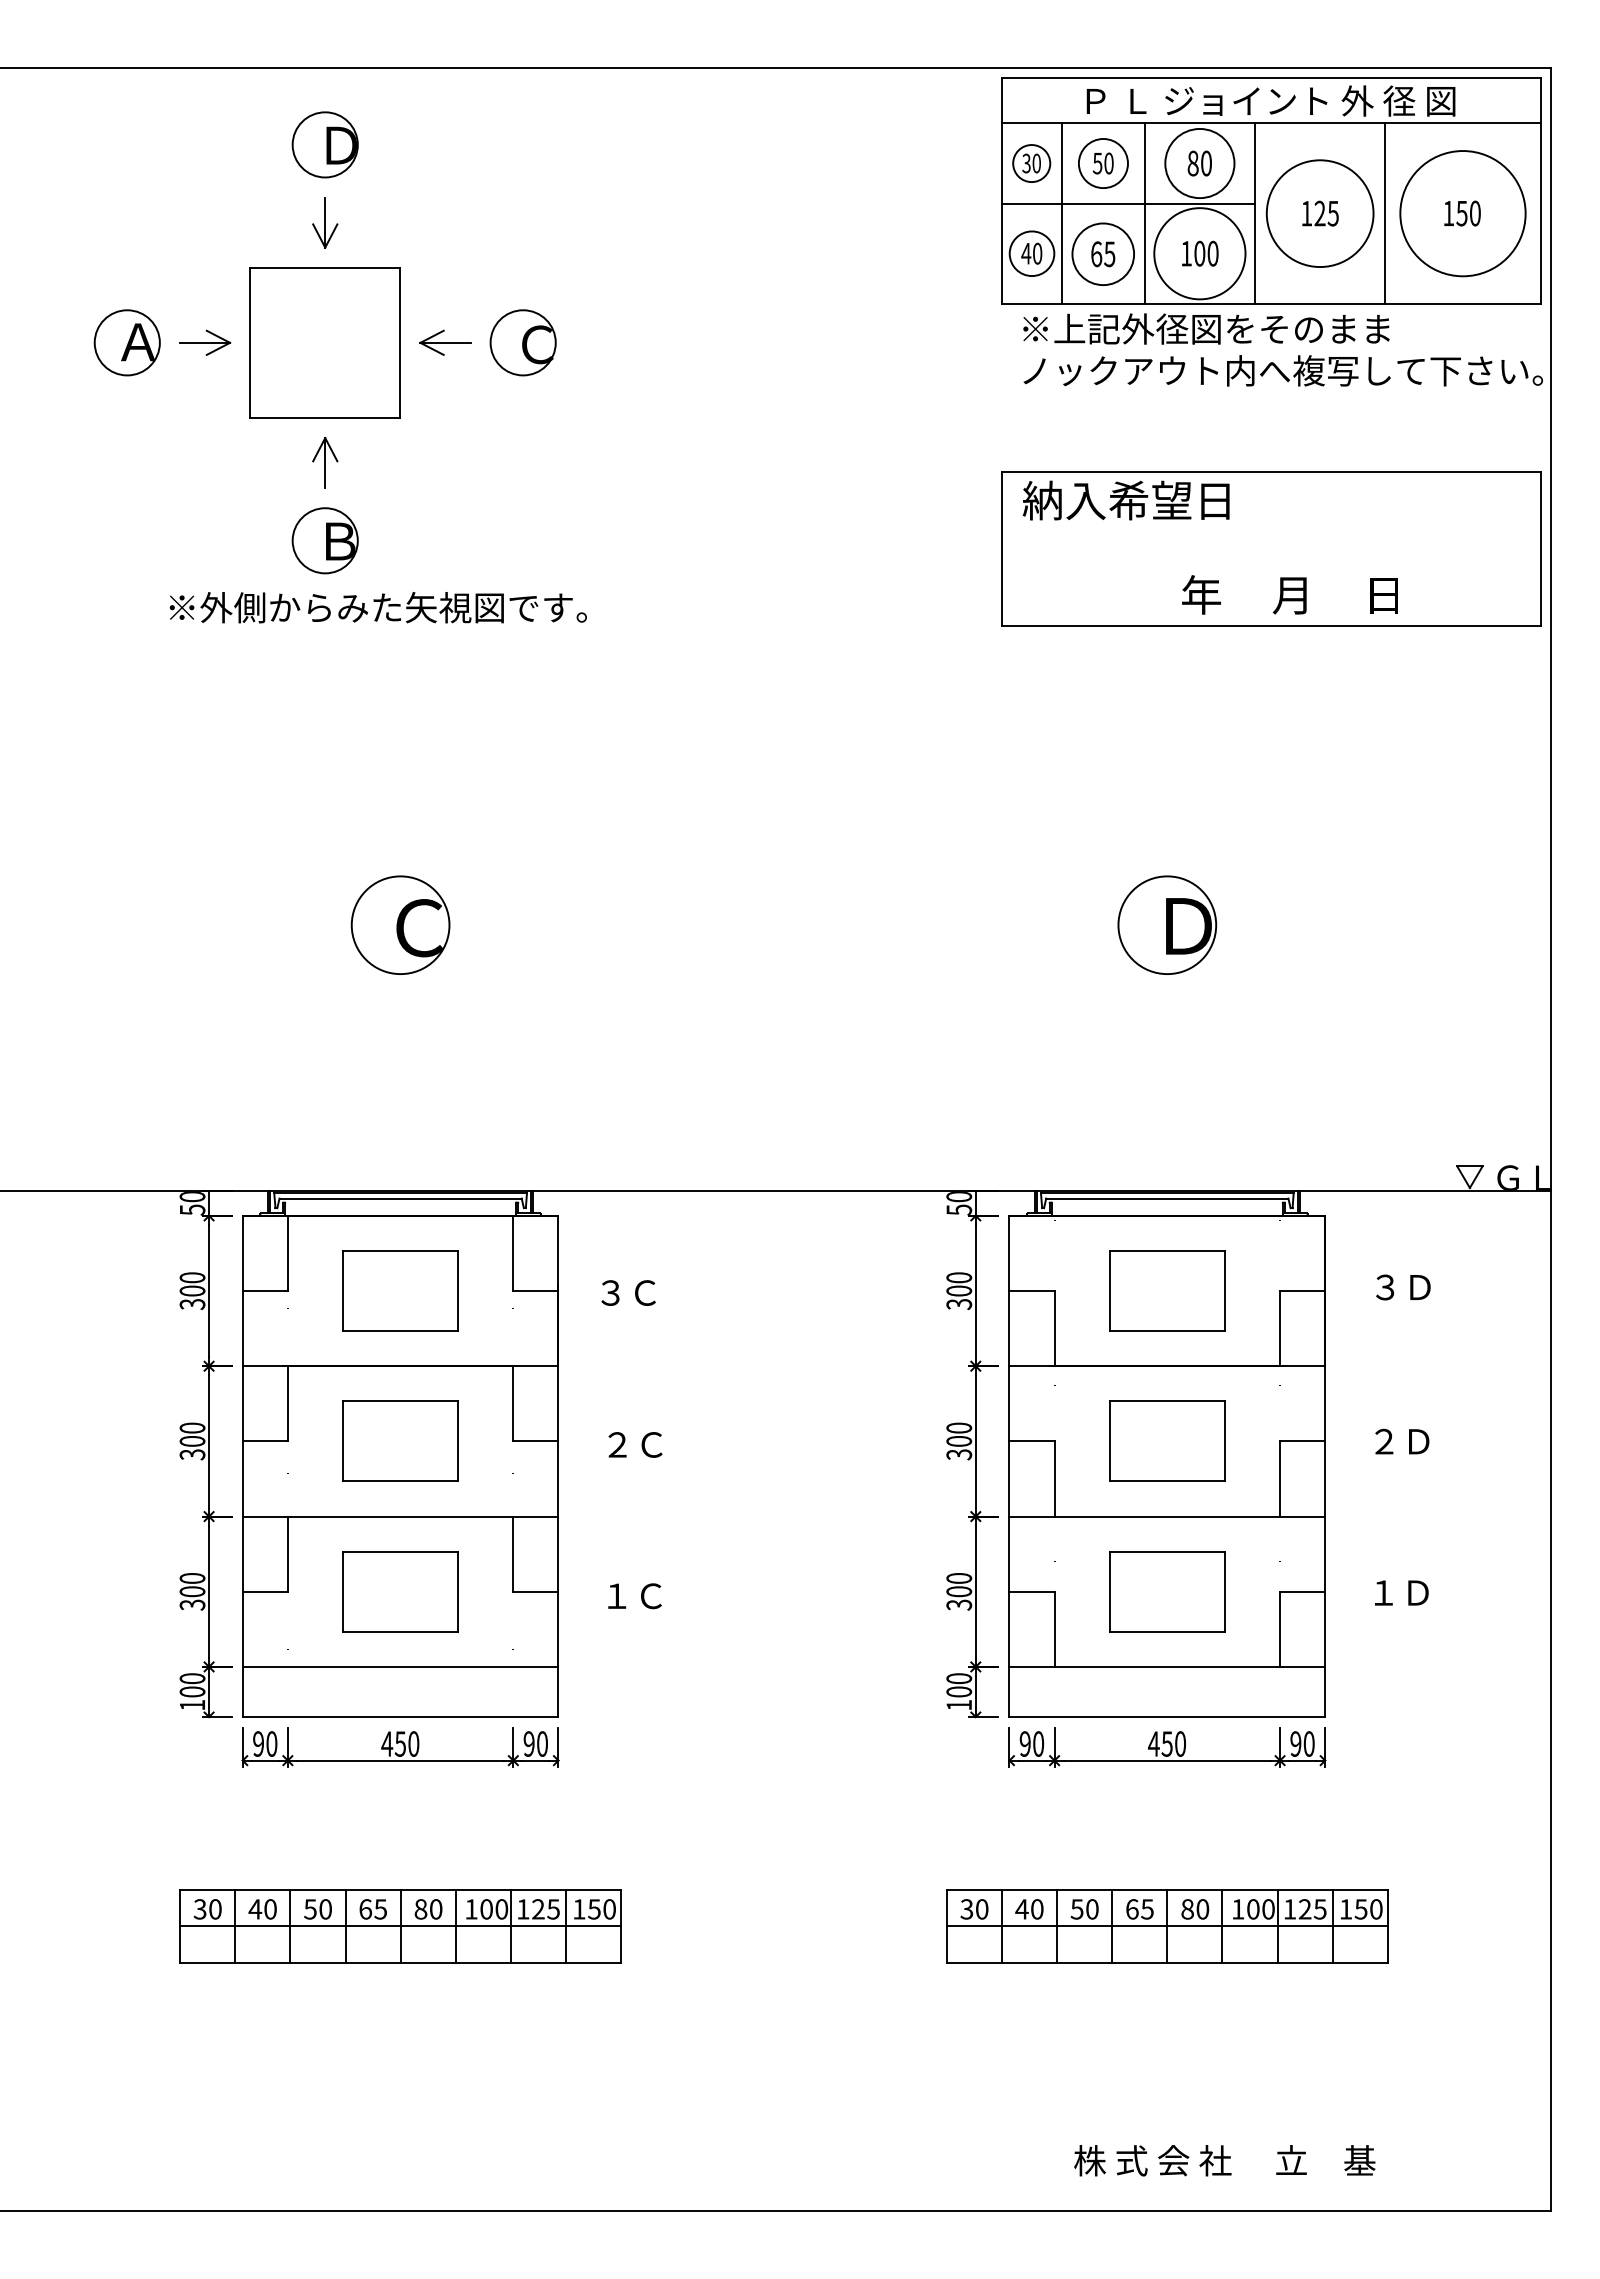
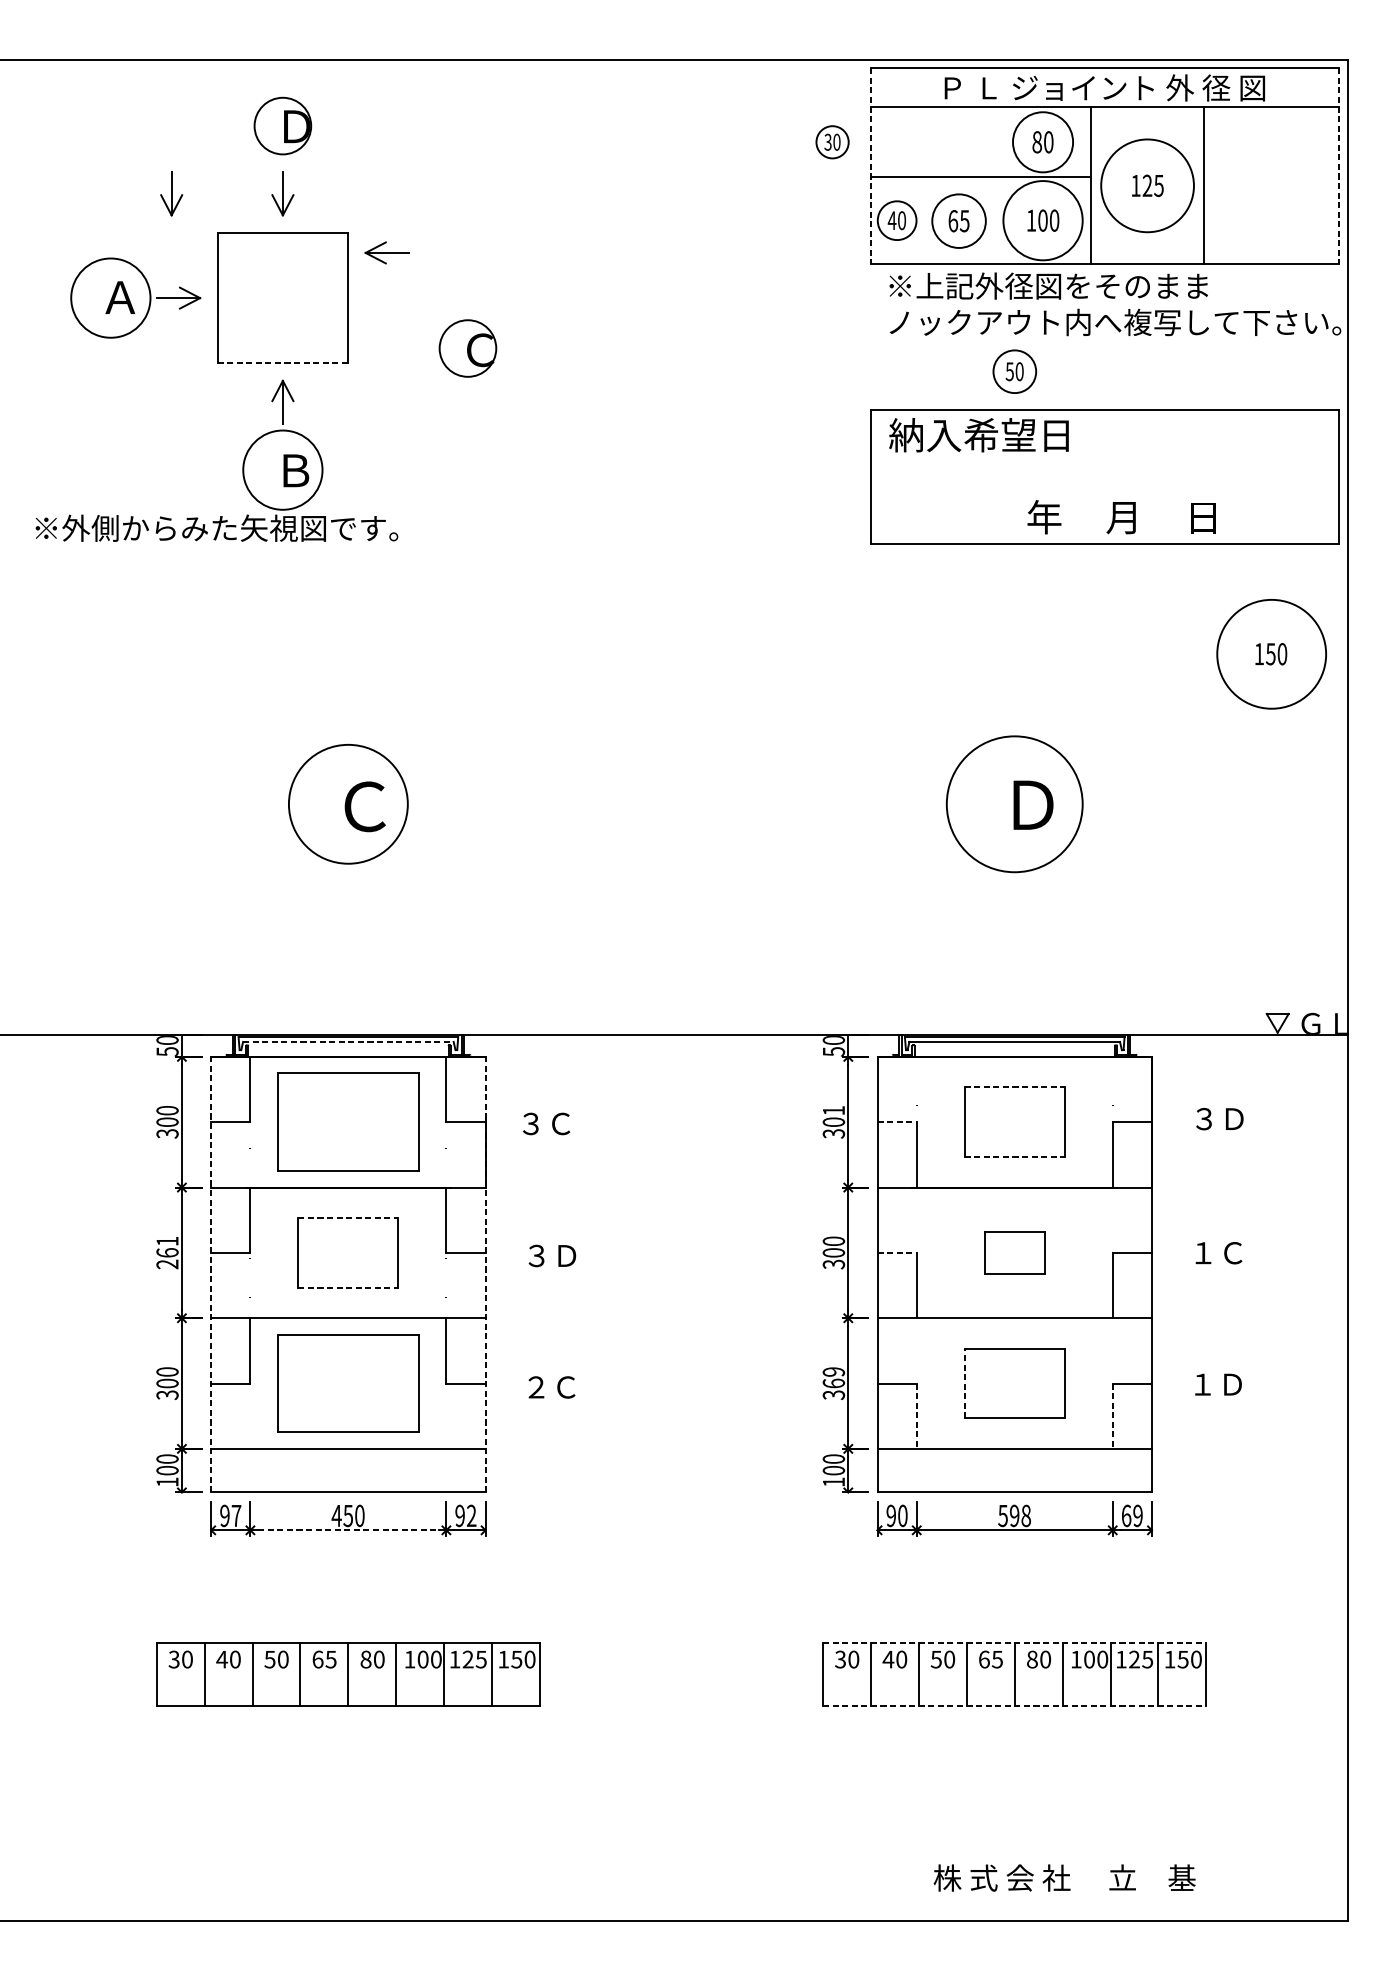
part: (1031, 163) -> (832, 142), moved
part: (1103, 163) -> (1014, 371), moved
line: (1001, 191) -> (870, 166), solid -> dashed
line: (1540, 191) -> (1339, 166), solid -> dashed
line: (1062, 213) -> (923, 185), removed
line: (1144, 213) -> (994, 185), removed
part: (1462, 213) -> (1271, 654), moved
part: (197, 222) -> (171, 193), added
circle: (126, 342) -> (110, 297), size x1.4
part: (445, 342) -> (387, 252), moved
part: (522, 342) -> (467, 348), moved
line: (325, 418) -> (283, 363), solid -> dashed
circle: (324, 540) -> (282, 469), size x1.4
text: (377, 607) -> (216, 528), moved
circle: (400, 925) -> (348, 804), size x1.4
circle: (1167, 925) -> (1014, 804), size x1.6
line: (401, 1198) -> (349, 1041), solid -> dashed
line: (1167, 1250) -> (1014, 1086), solid -> dashed
text: (959, 1277) -> (834, 1110), 300 -> 301
part: (400, 1290) -> (348, 1121), size x1.4
line: (1032, 1291) -> (897, 1122), solid -> dashed
line: (1167, 1331) -> (1014, 1157), solid -> dashed
line: (400, 1401) -> (348, 1218), solid -> dashed
part: (1167, 1440) -> (1014, 1252), size x0.6
text: (192, 1441) -> (167, 1252), 300 -> 261
line: (1032, 1441) -> (897, 1252), solid -> dashed
text: (1402, 1441) -> (1219, 1252), ２Ｄ -> １Ｃ
text: (635, 1444) -> (552, 1255), ２Ｃ -> ３Ｄ
line: (242, 1466) -> (210, 1274), solid -> dashed
line: (558, 1466) -> (485, 1274), solid -> dashed
line: (400, 1481) -> (348, 1287), solid -> dashed
text: (959, 1585) -> (834, 1378), 300 -> 369
part: (400, 1591) -> (348, 1383), size x1.4
line: (1109, 1591) -> (964, 1383), solid -> dashed
text: (617, 1595) -> (536, 1386), １Ｃ -> ２Ｃ
line: (1054, 1629) -> (916, 1416), solid -> dashed
line: (1280, 1629) -> (1113, 1416), solid -> dashed
text: (271, 1743) -> (236, 1515), 90 -> 97
text: (542, 1743) -> (471, 1515), 90 -> 92
text: (1166, 1743) -> (1014, 1515), 450 -> 598
text: (1302, 1743) -> (1132, 1515), 90 -> 69
line: (400, 1760) -> (348, 1530), solid -> dashed
line: (1167, 1890) -> (1014, 1643), solid -> dashed
line: (400, 1926) -> (348, 1674), removed
line: (1166, 1926) -> (1014, 1674), removed
line: (1167, 1962) -> (1014, 1705), solid -> dashed

